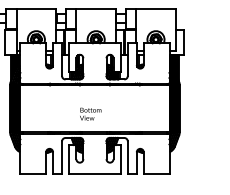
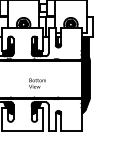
text: (90, 113) -> (37, 83), moved

